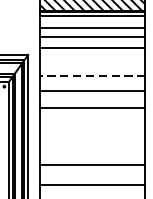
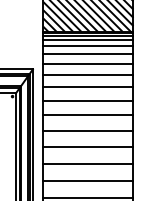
line: (92, 21) -> (88, 40), added
line: (92, 60) -> (88, 74), added
line: (91, 76) -> (87, 87), dashed -> solid
line: (92, 126) -> (88, 130), added
line: (92, 146) -> (88, 147), added

